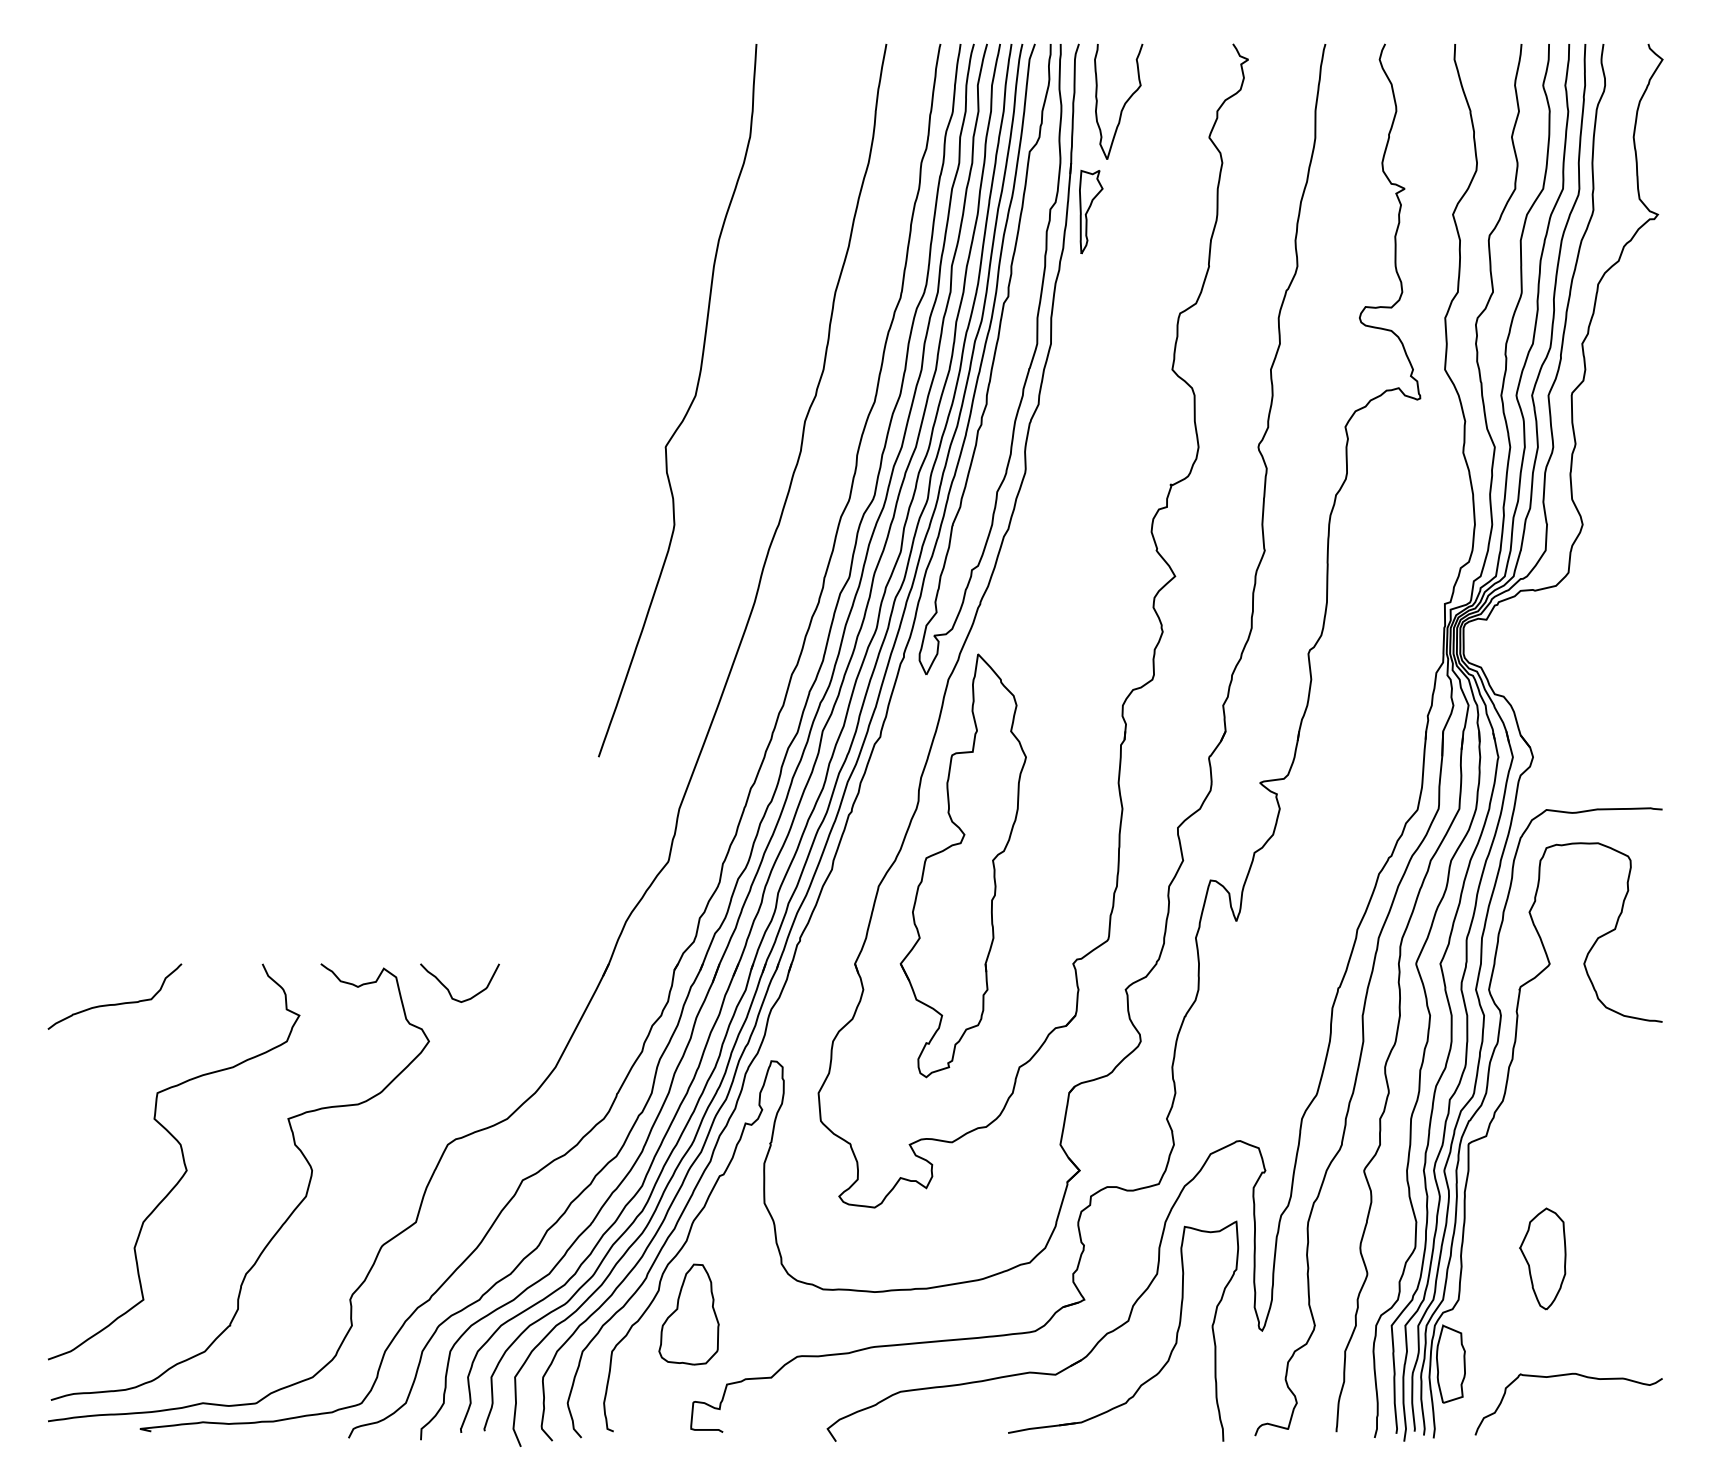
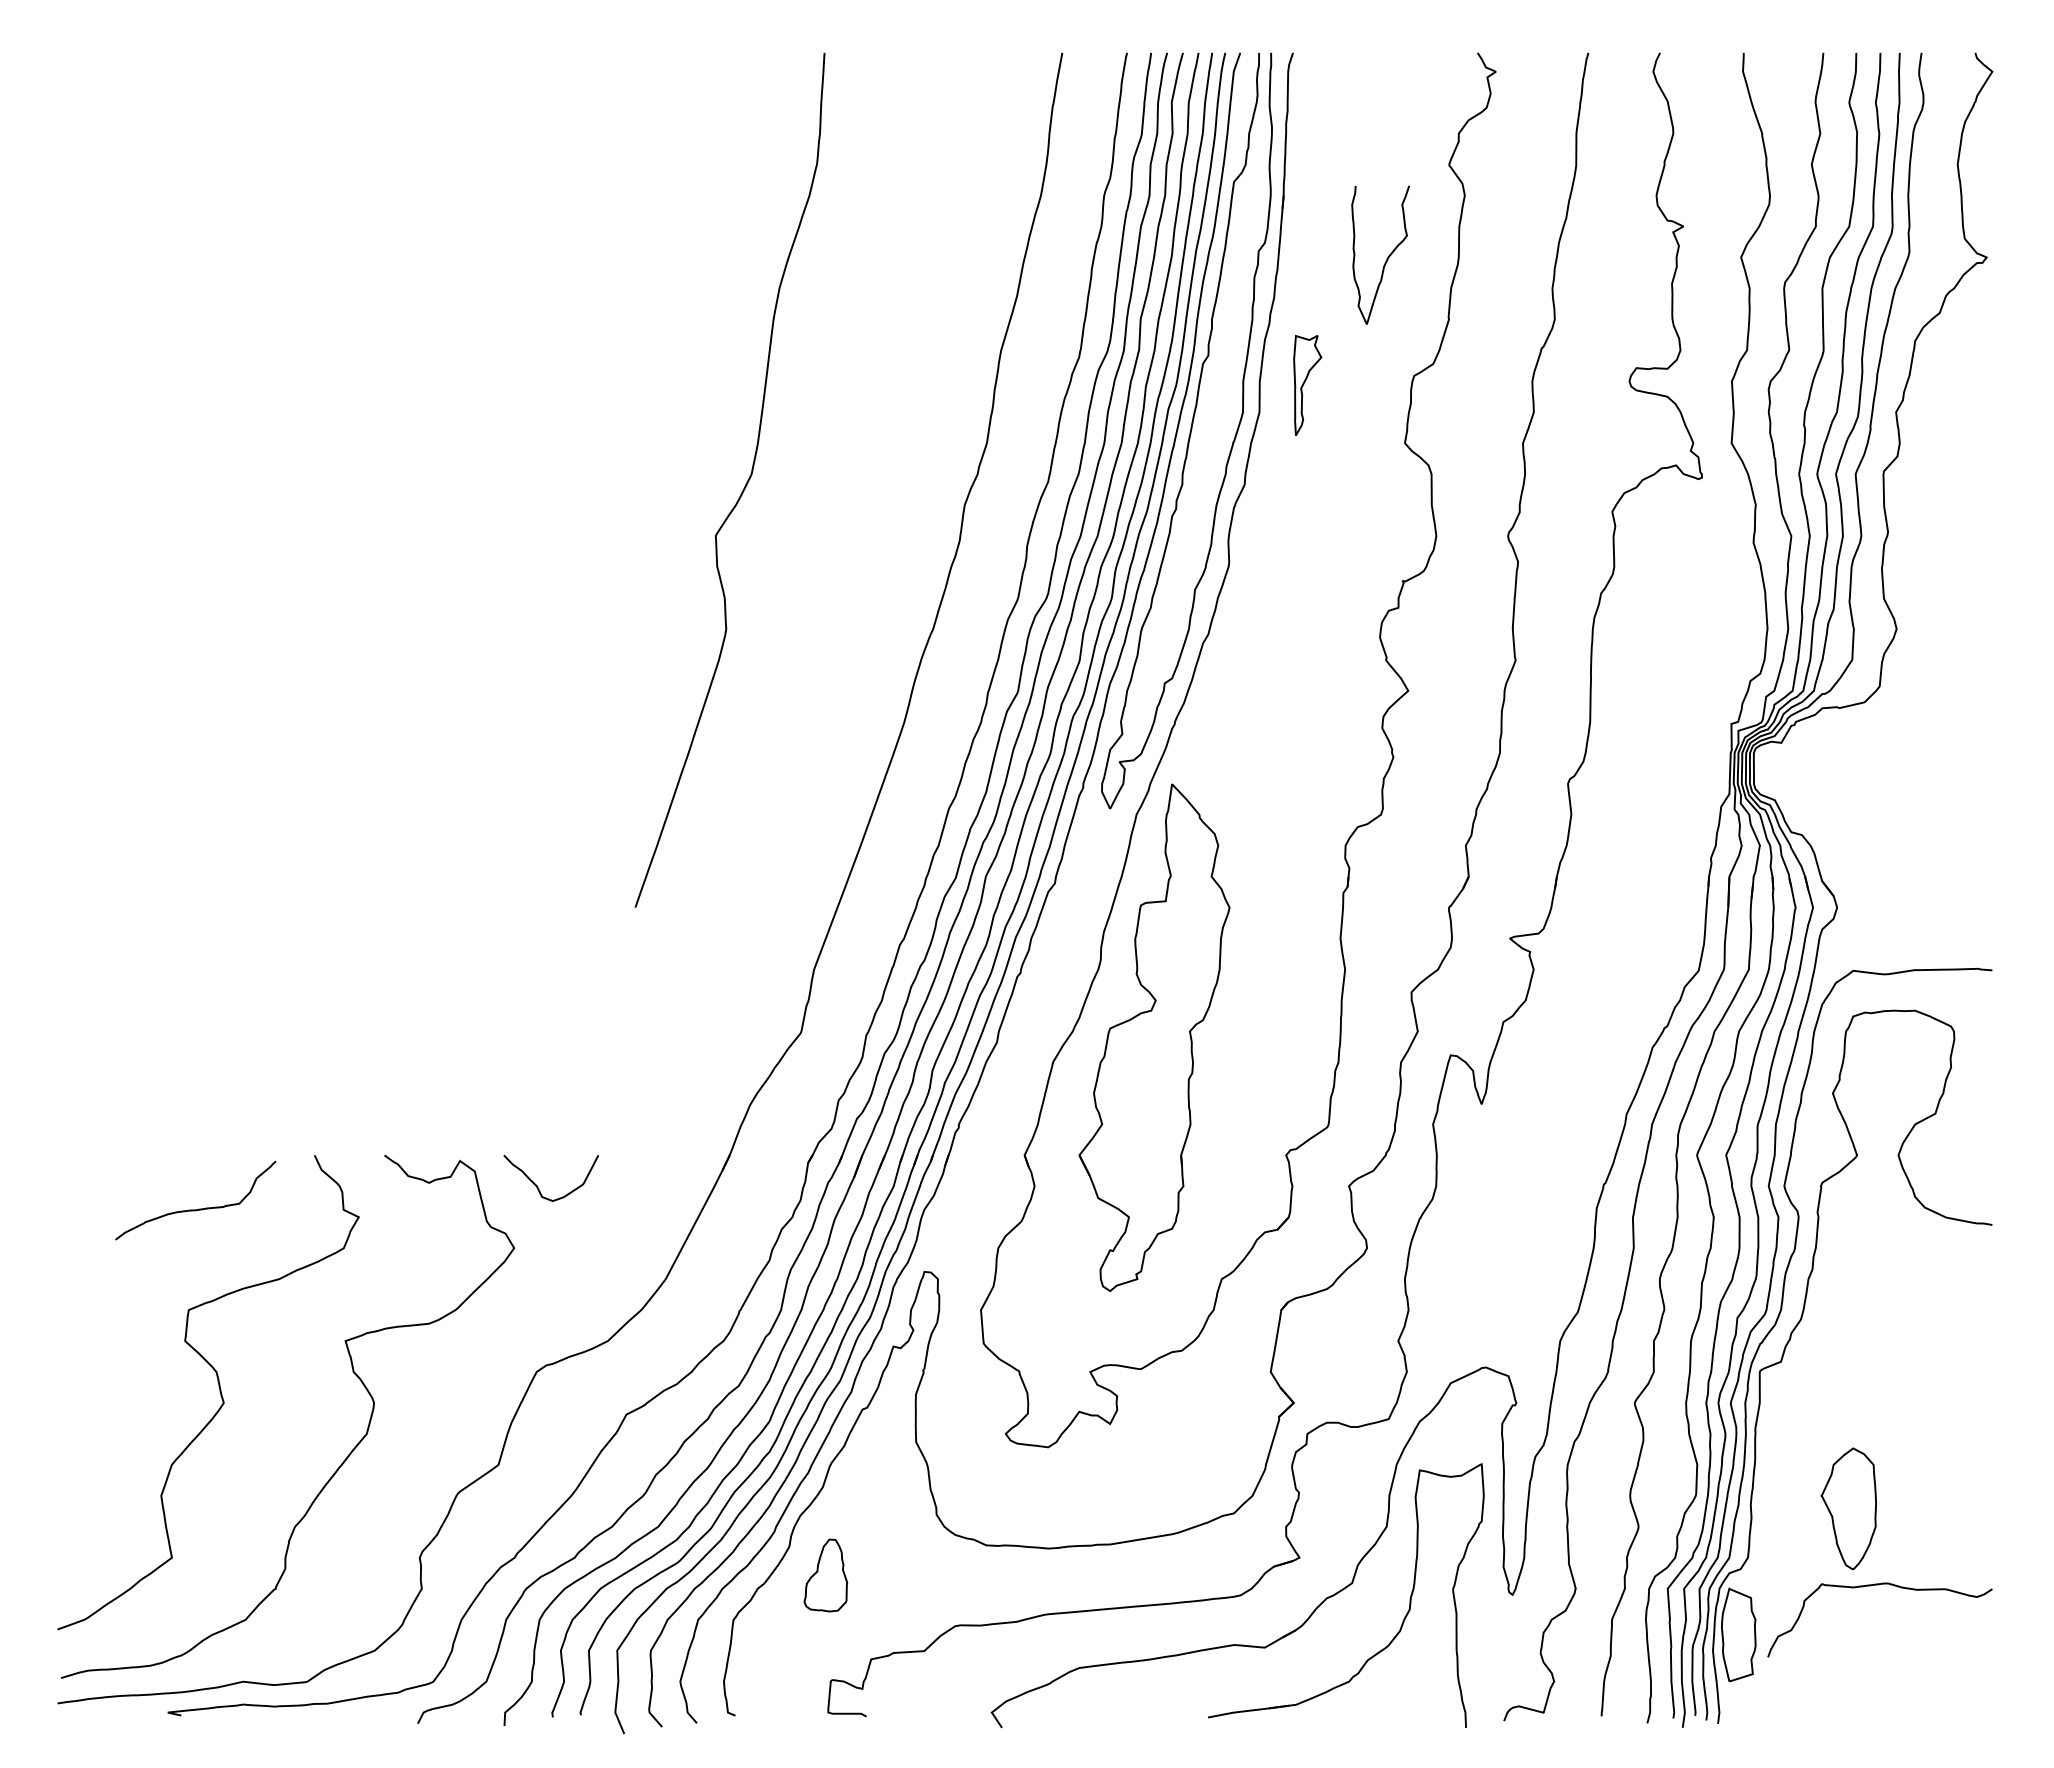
curve: (1123, 104) -> (1386, 258), moved
part: (1091, 212) -> (1307, 385), moved
curve: (689, 405) -> (744, 486), moved
curve: (118, 1003) -> (199, 1208), moved
part: (688, 1314) -> (825, 1575), size x0.6
curve: (1567, 1375) -> (1878, 1585), moved

